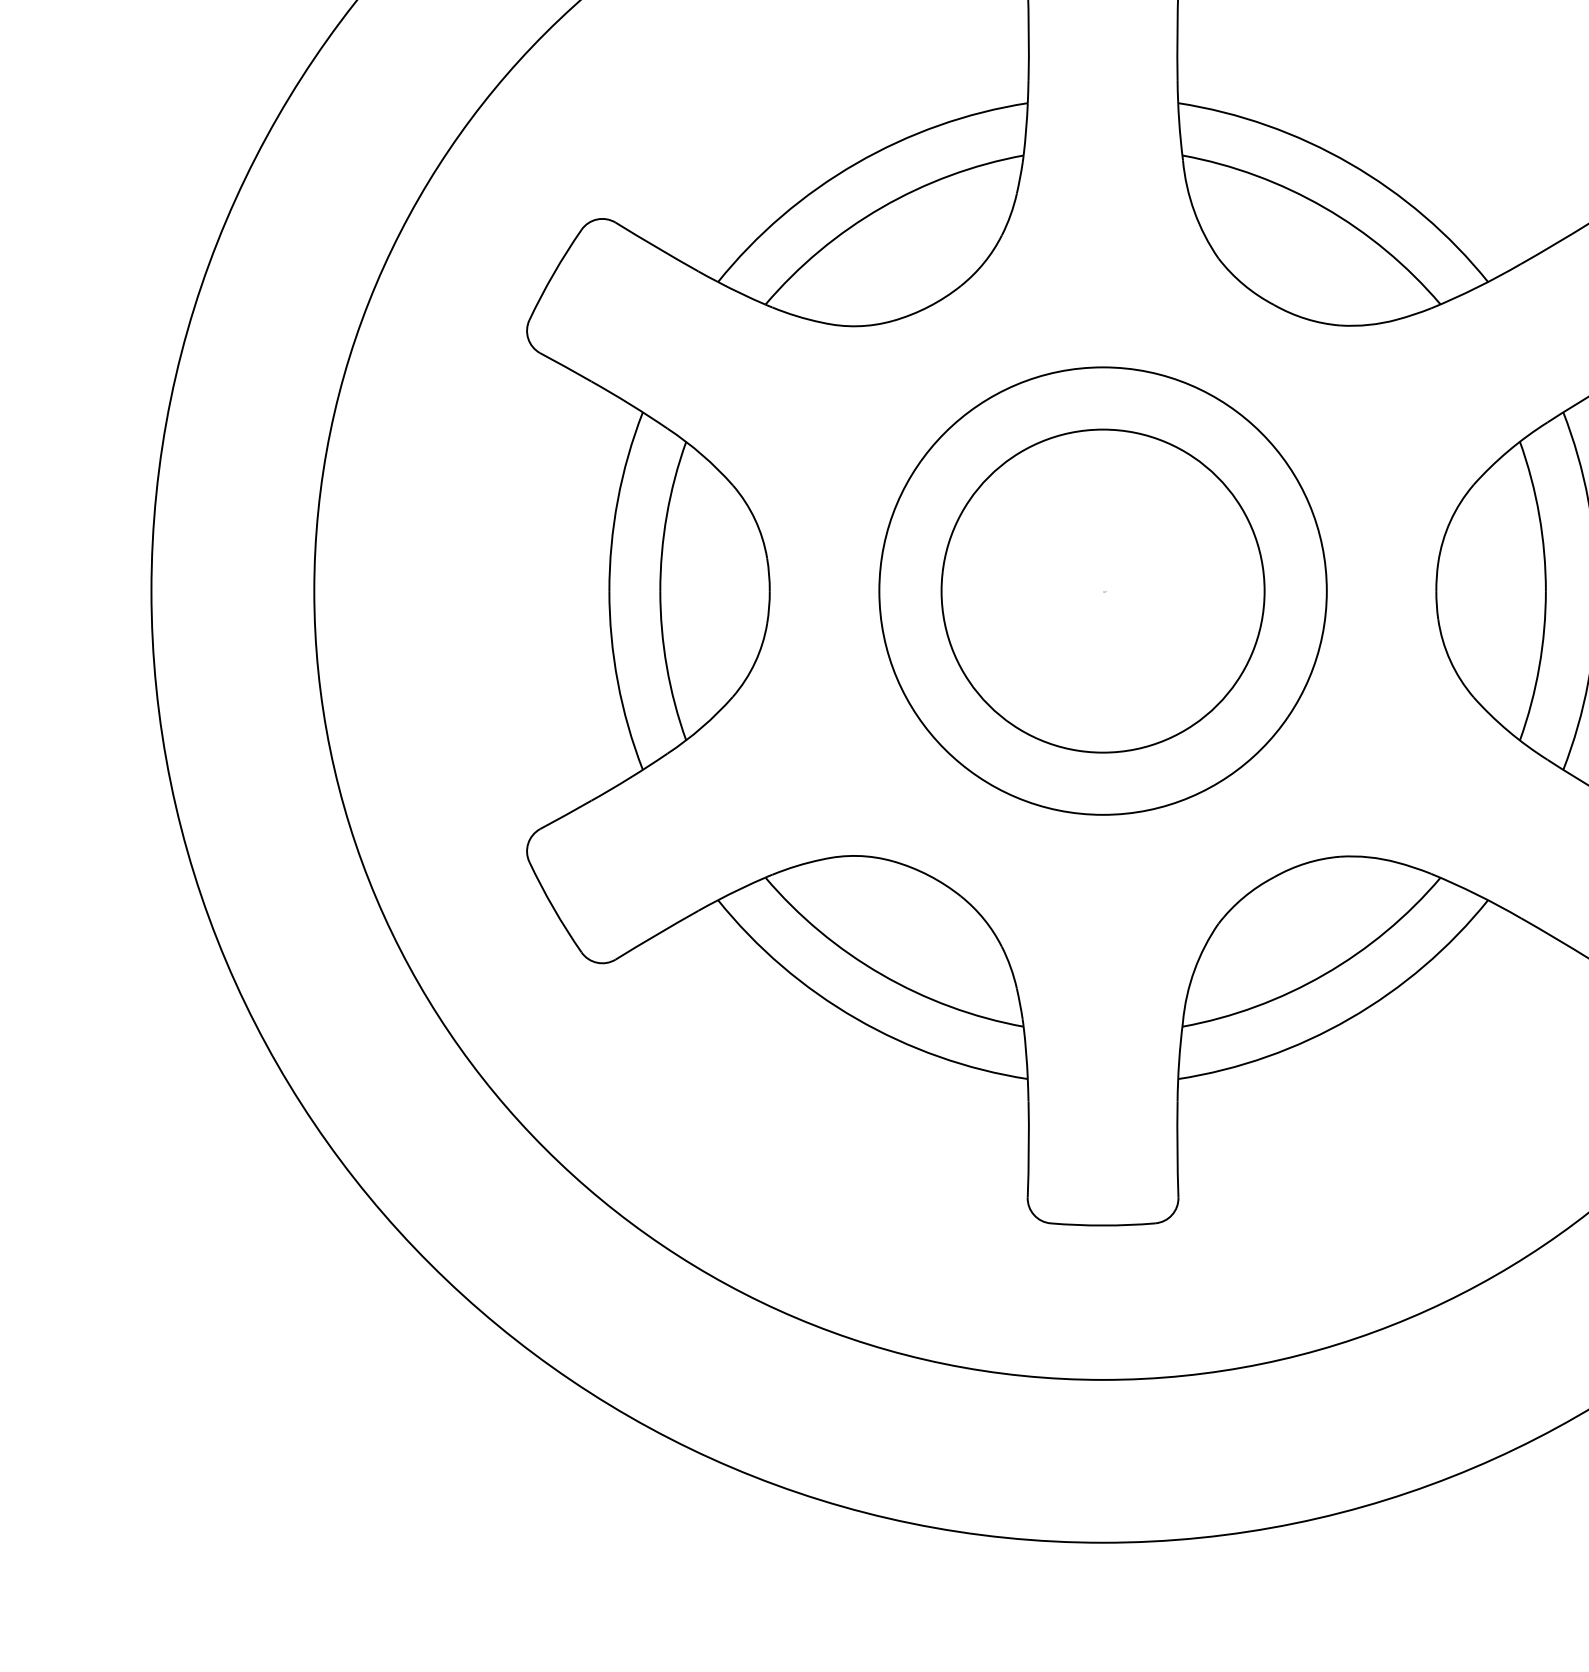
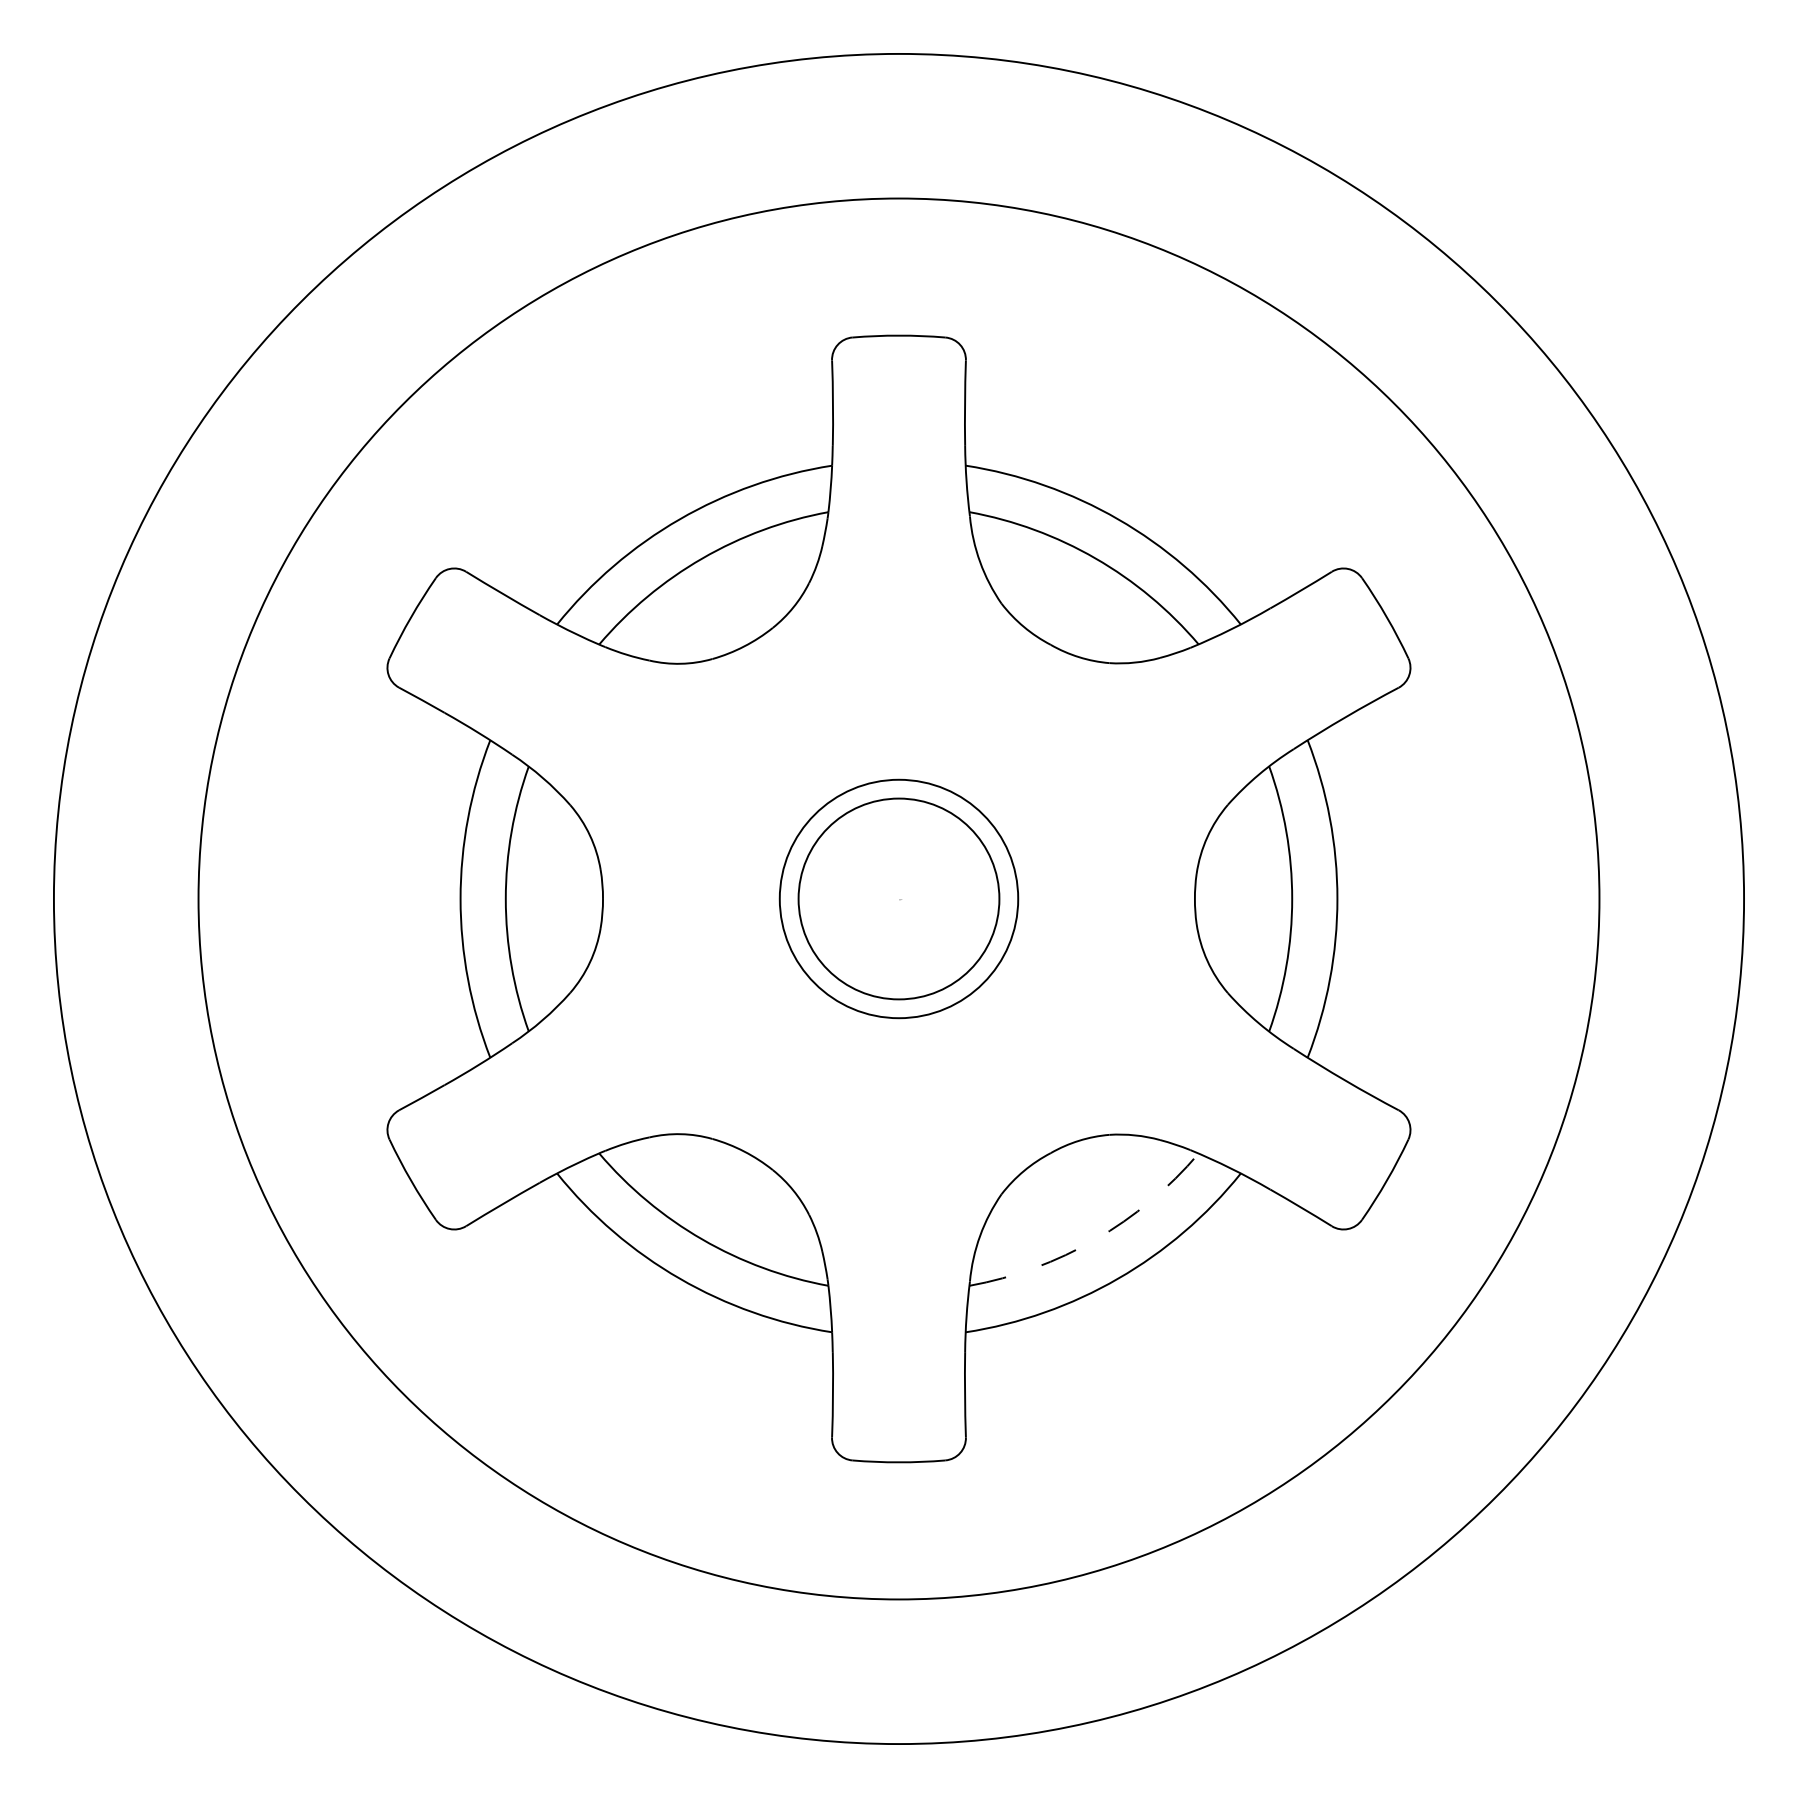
circle: (1102, 590) -> (898, 898), size x0.6
circle: (1102, 590) -> (898, 898), size x0.7
arc: (1324, 974) -> (1095, 1239), solid -> dashed

